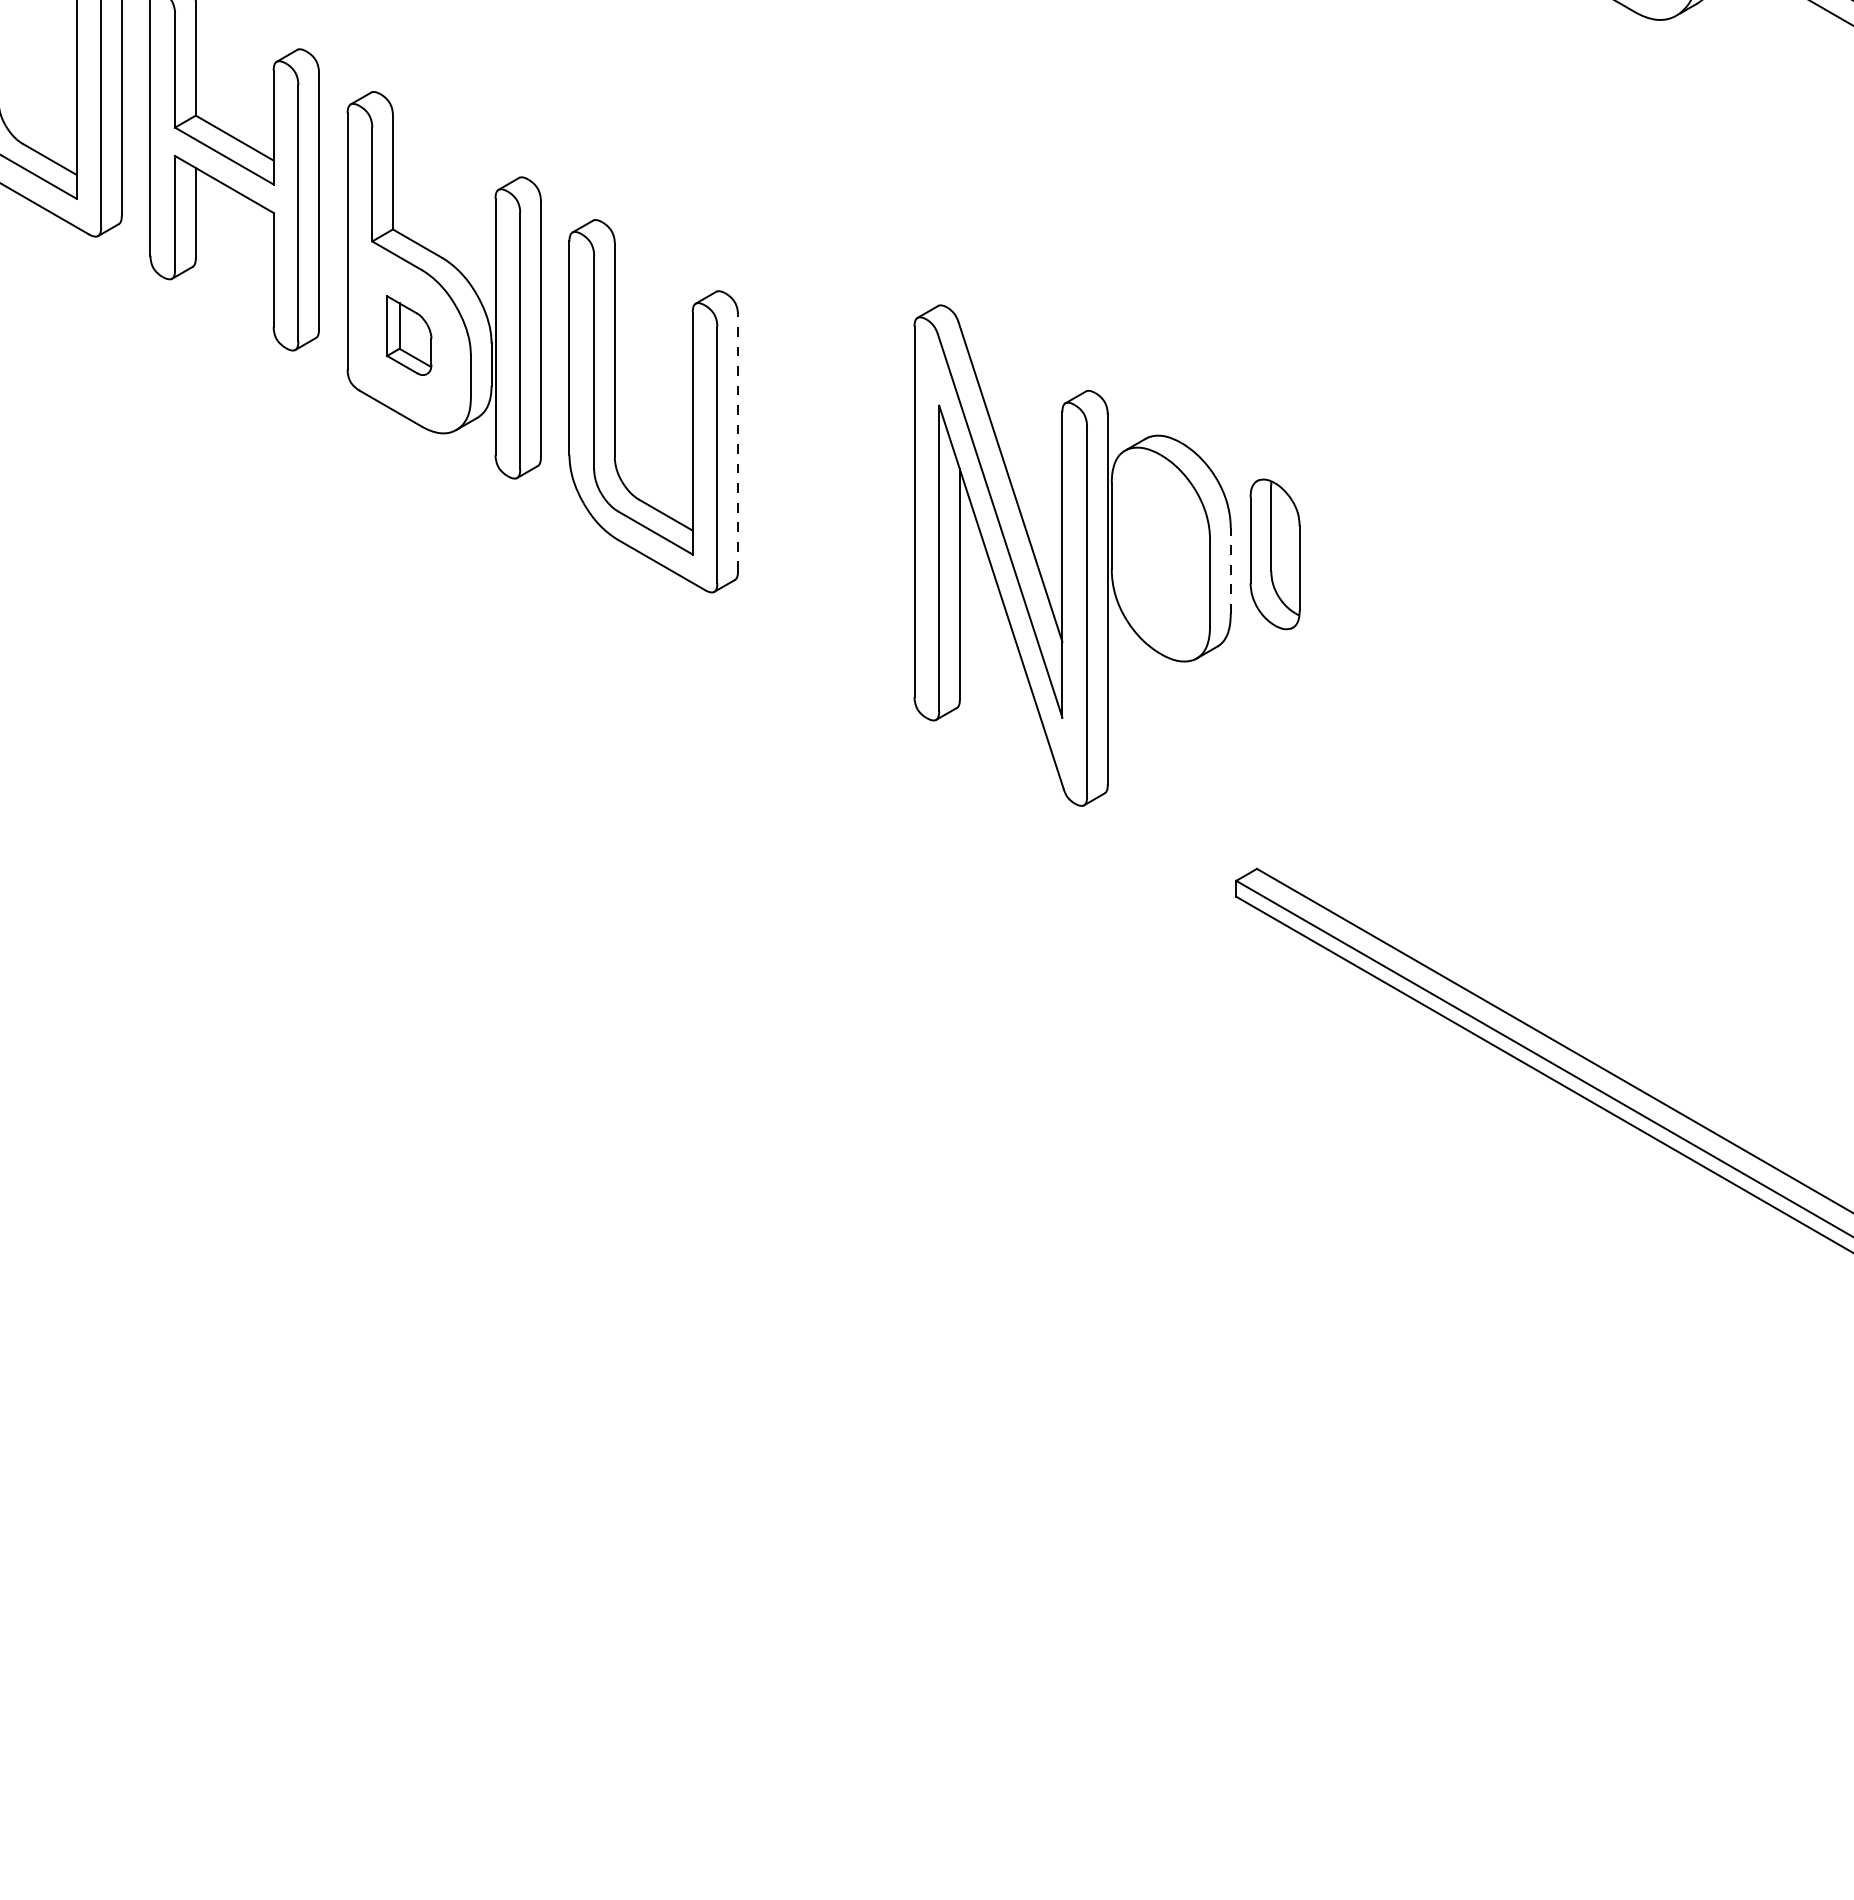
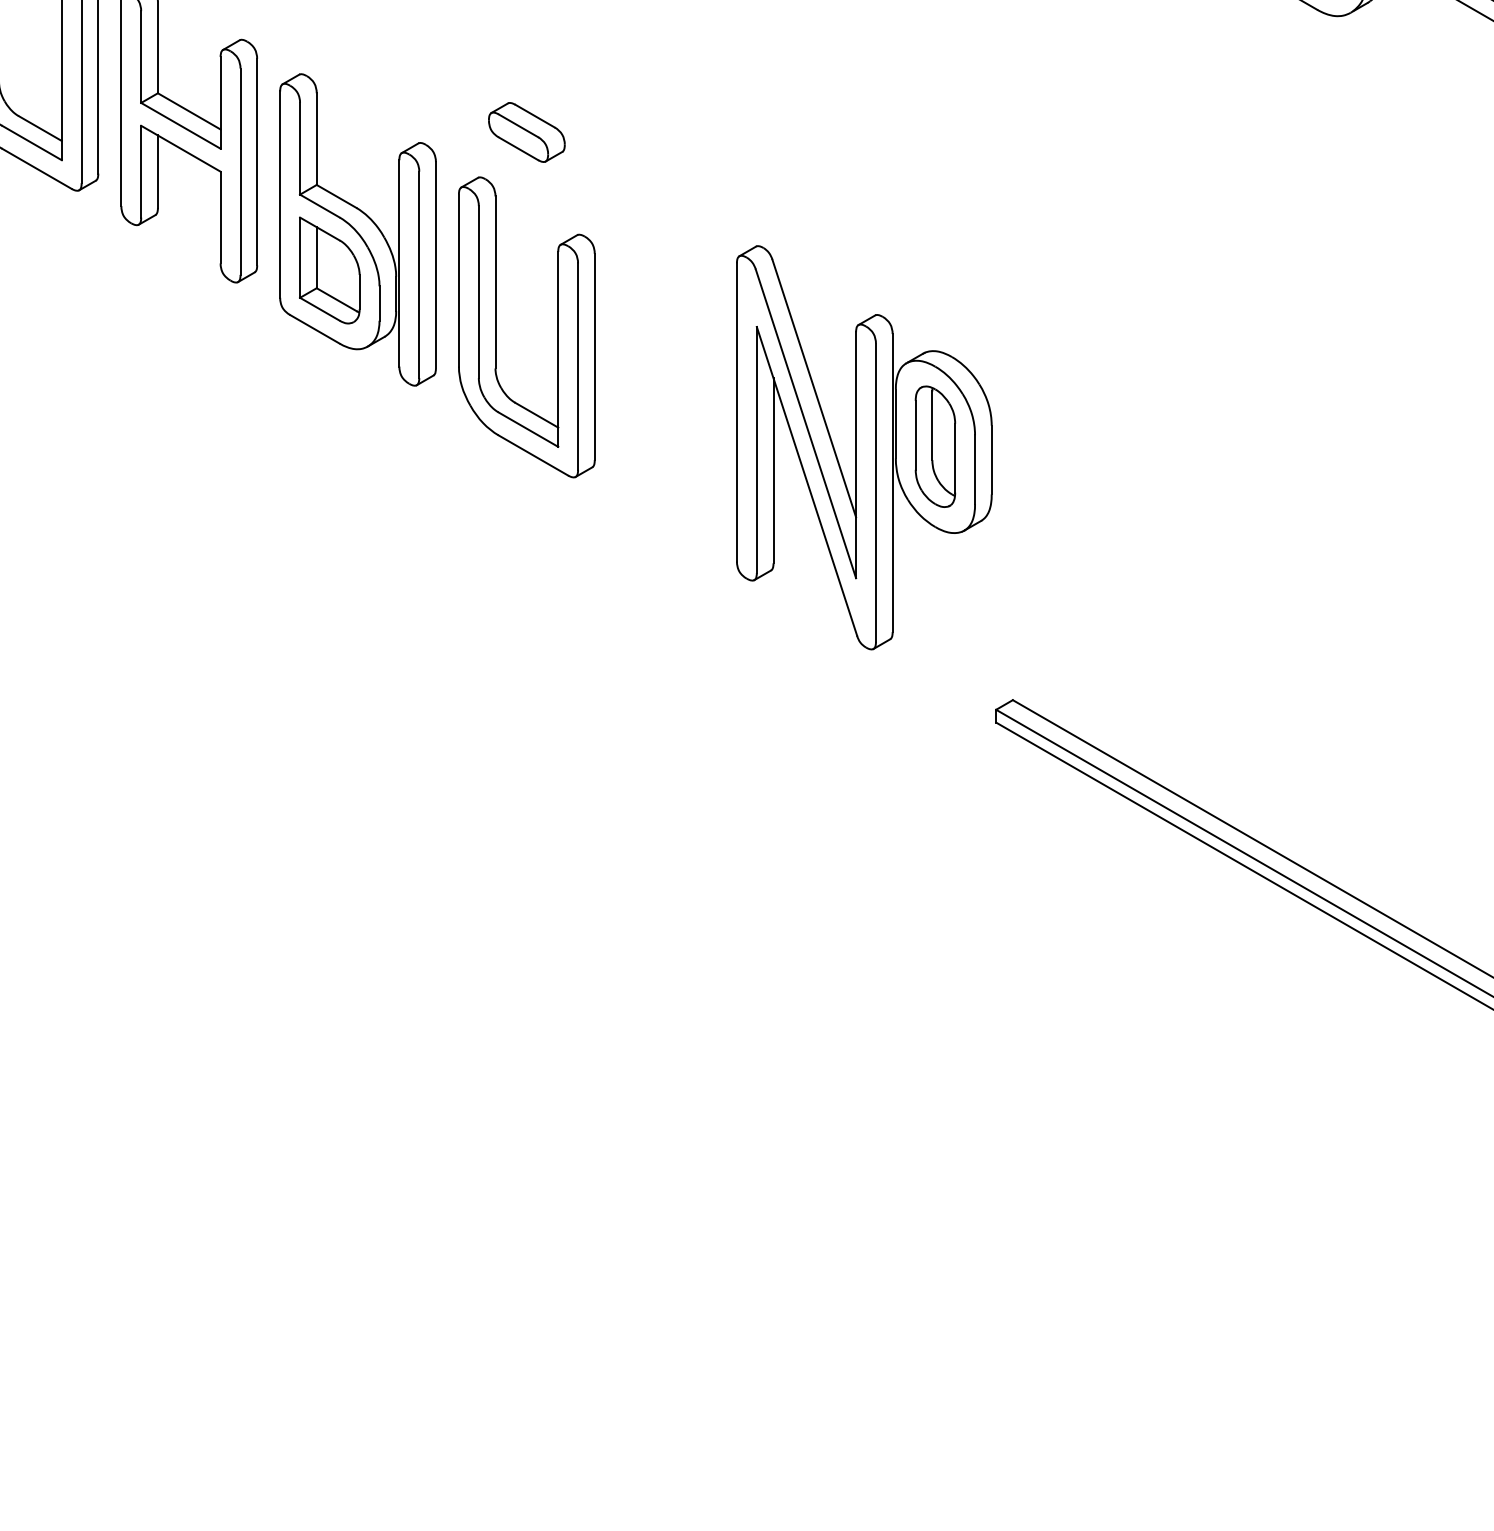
part: (653, 164) -> (526, 132), added
part: (408, 335) -> (329, 270), size x1.67
line: (737, 442) -> (594, 356), dashed -> solid
part: (1275, 554) -> (935, 446), moved
line: (1230, 570) -> (991, 459), dashed -> solid

